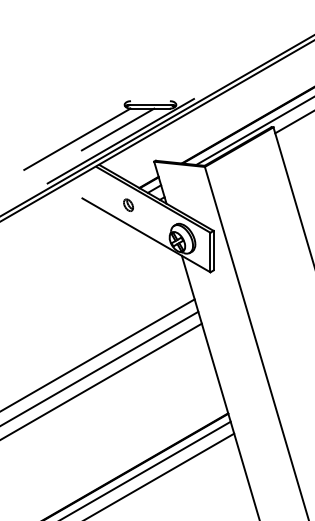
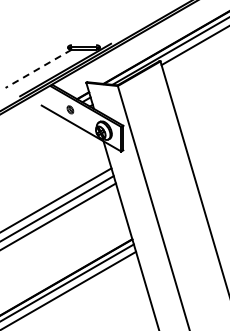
line: (117, 129) -> (63, 62), removed
line: (77, 140) -> (38, 69), solid -> dashed

